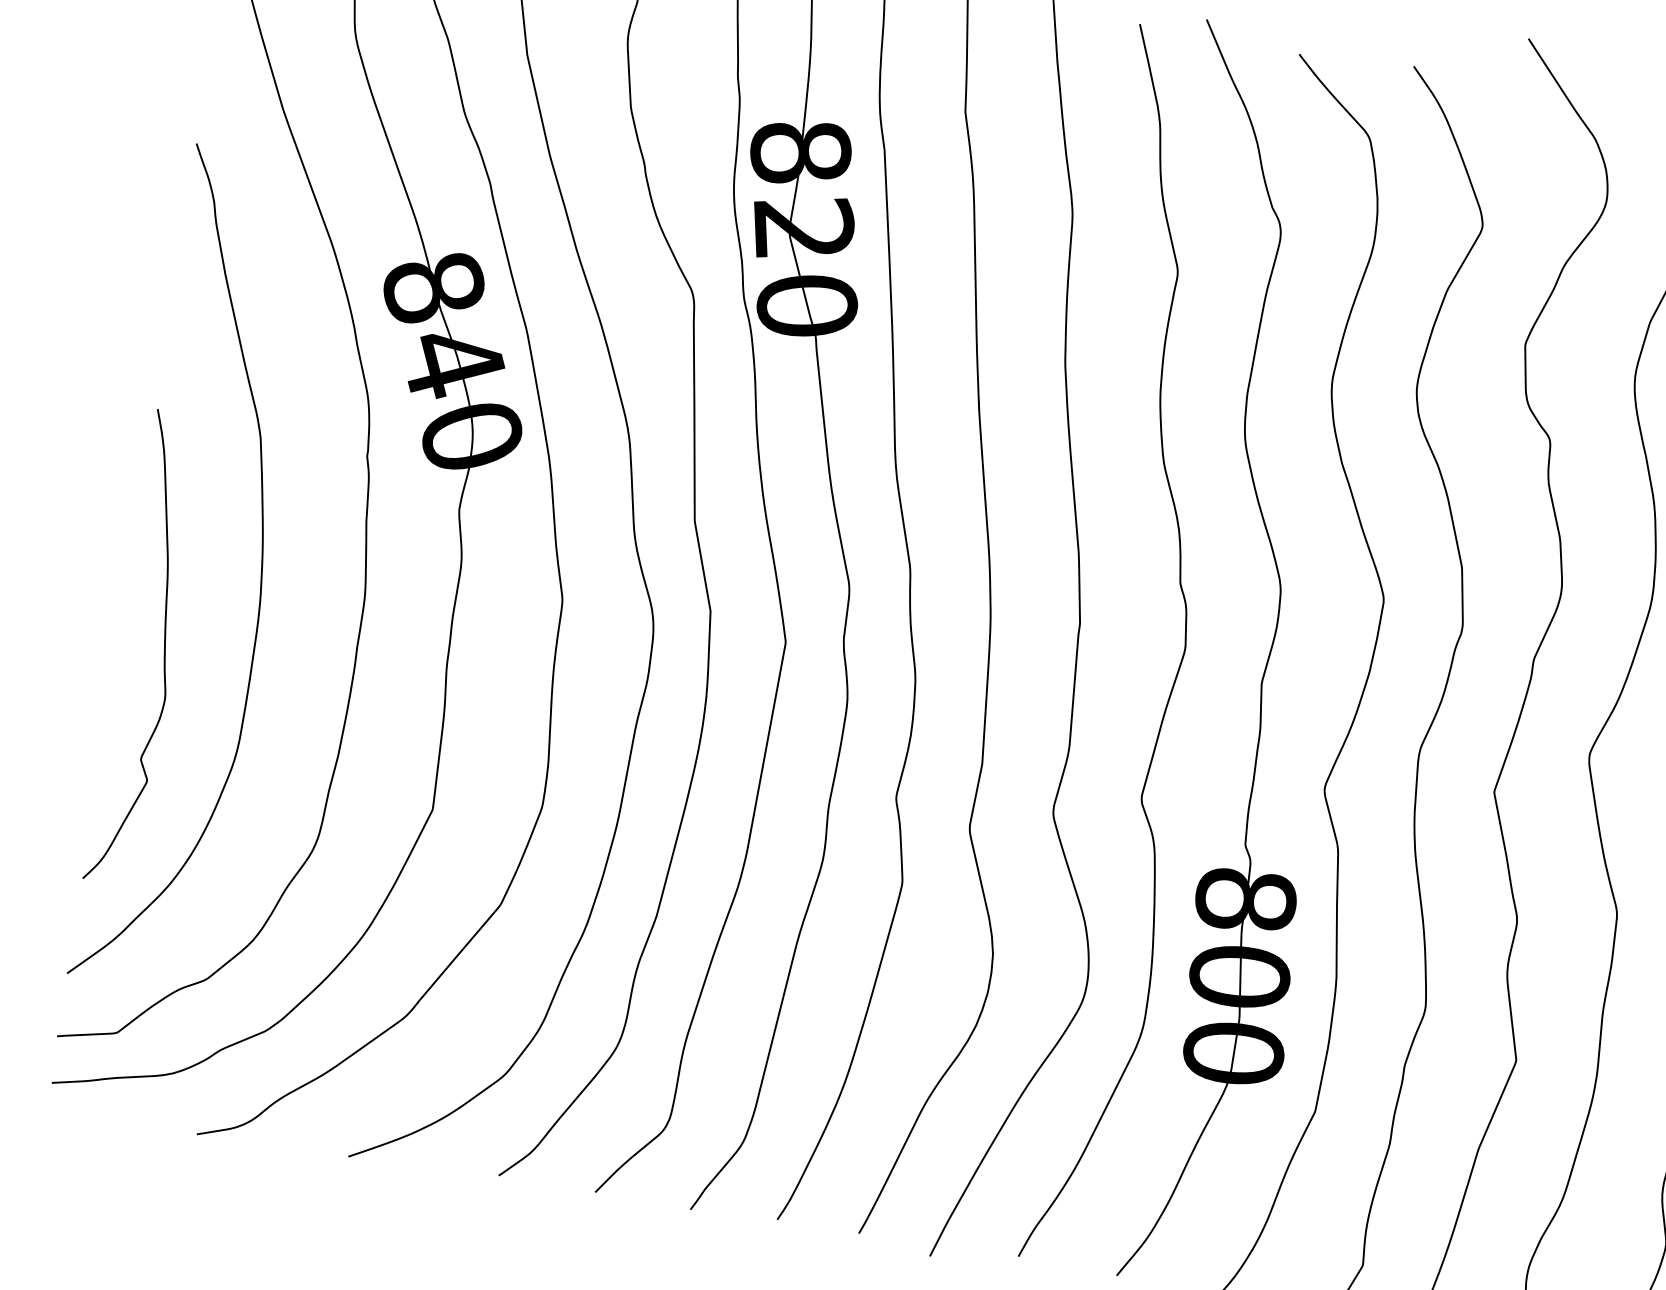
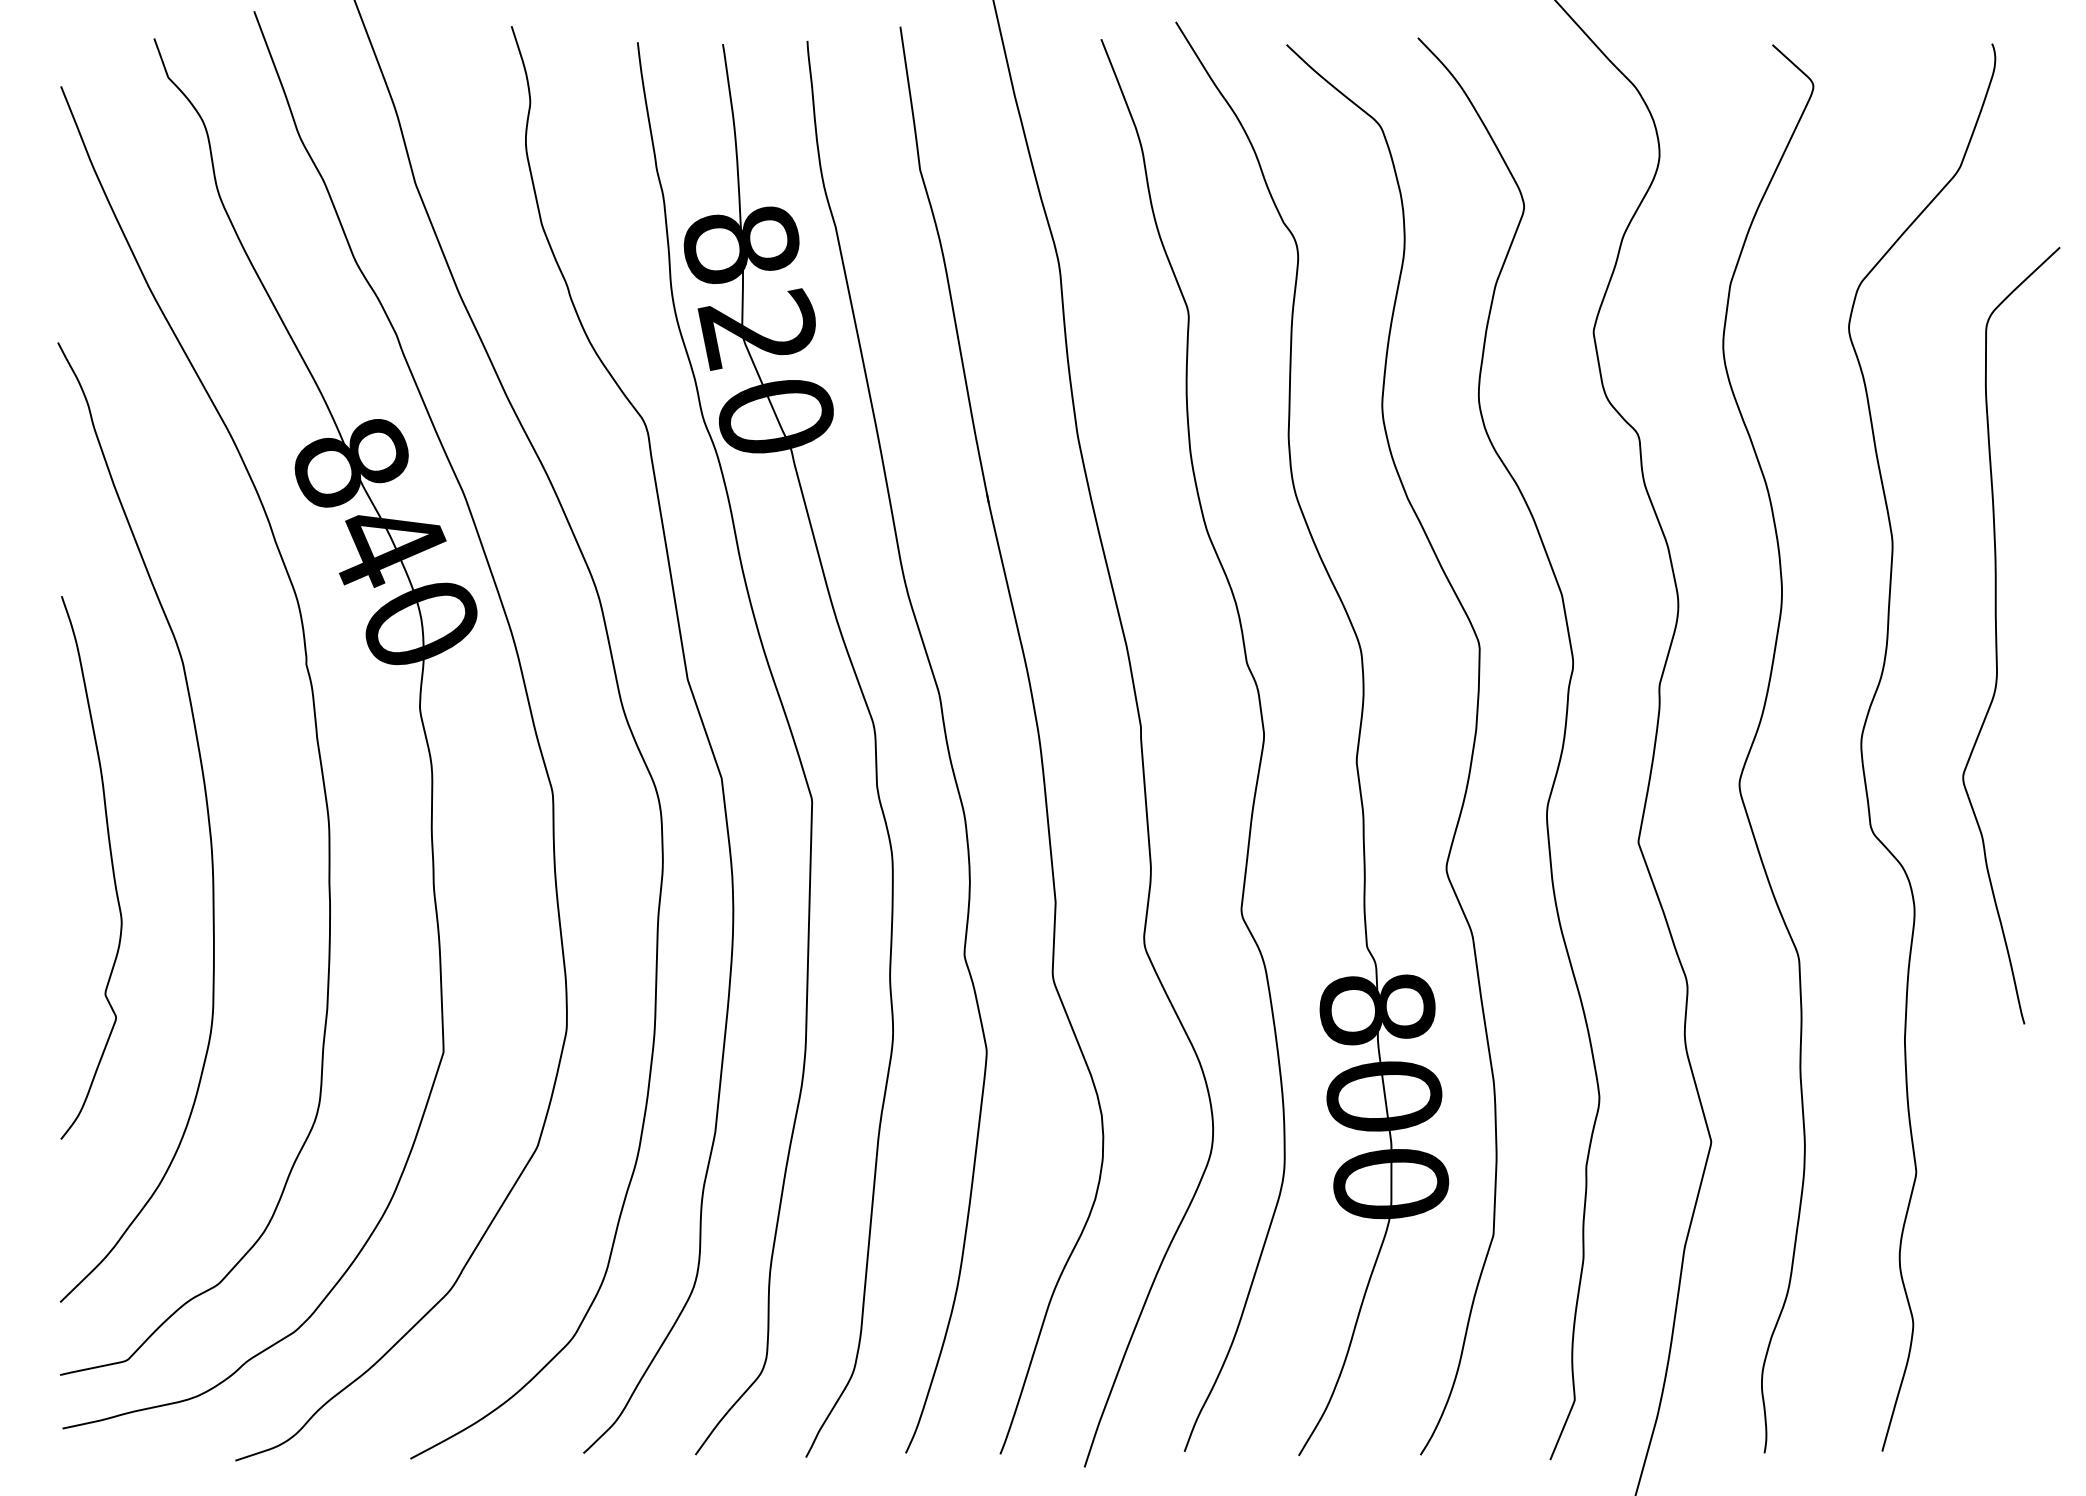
curve: (163, 649) -> (111, 866), moved

